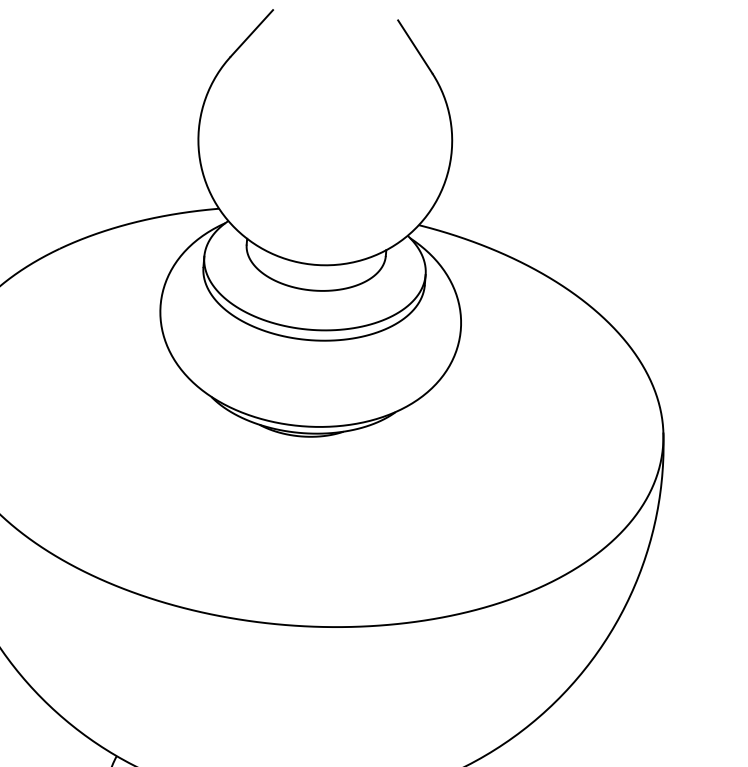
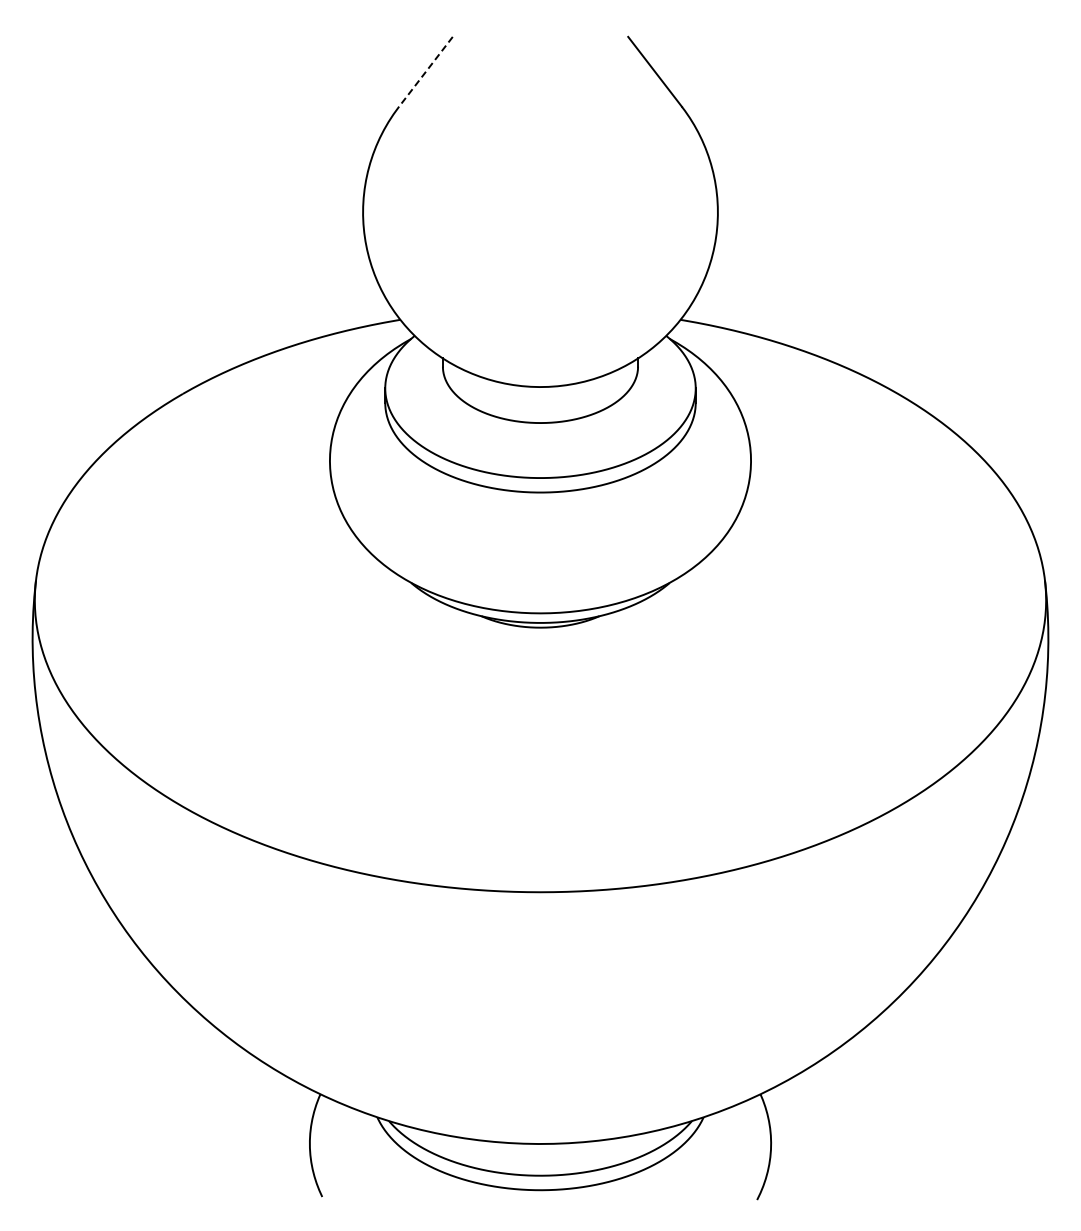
line: (251, 33) -> (425, 72), solid -> dashed

